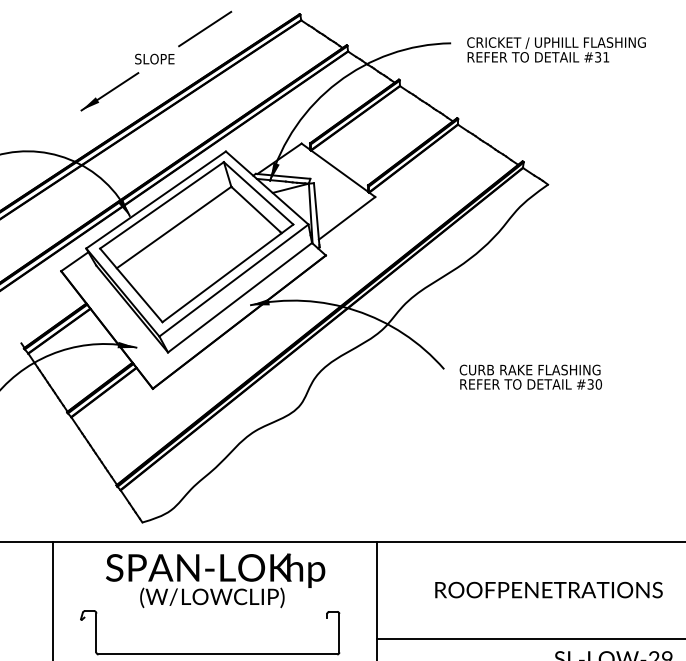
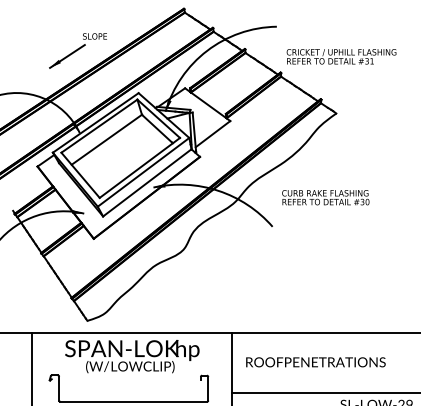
line: (204, 28) -> (125, 17), removed
text: (556, 49) -> (341, 56), moved
text: (530, 376) -> (325, 197), moved
text: (548, 590) -> (315, 362), moved

